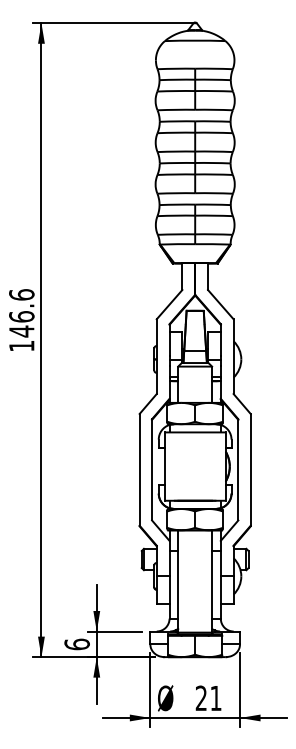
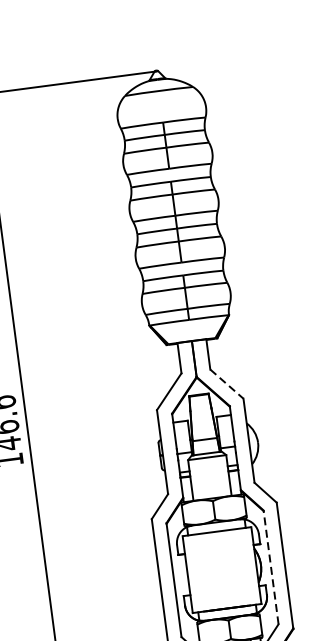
line: (221, 305) -> (227, 384), solid -> dashed
line: (238, 469) -> (271, 566), solid -> dashed

